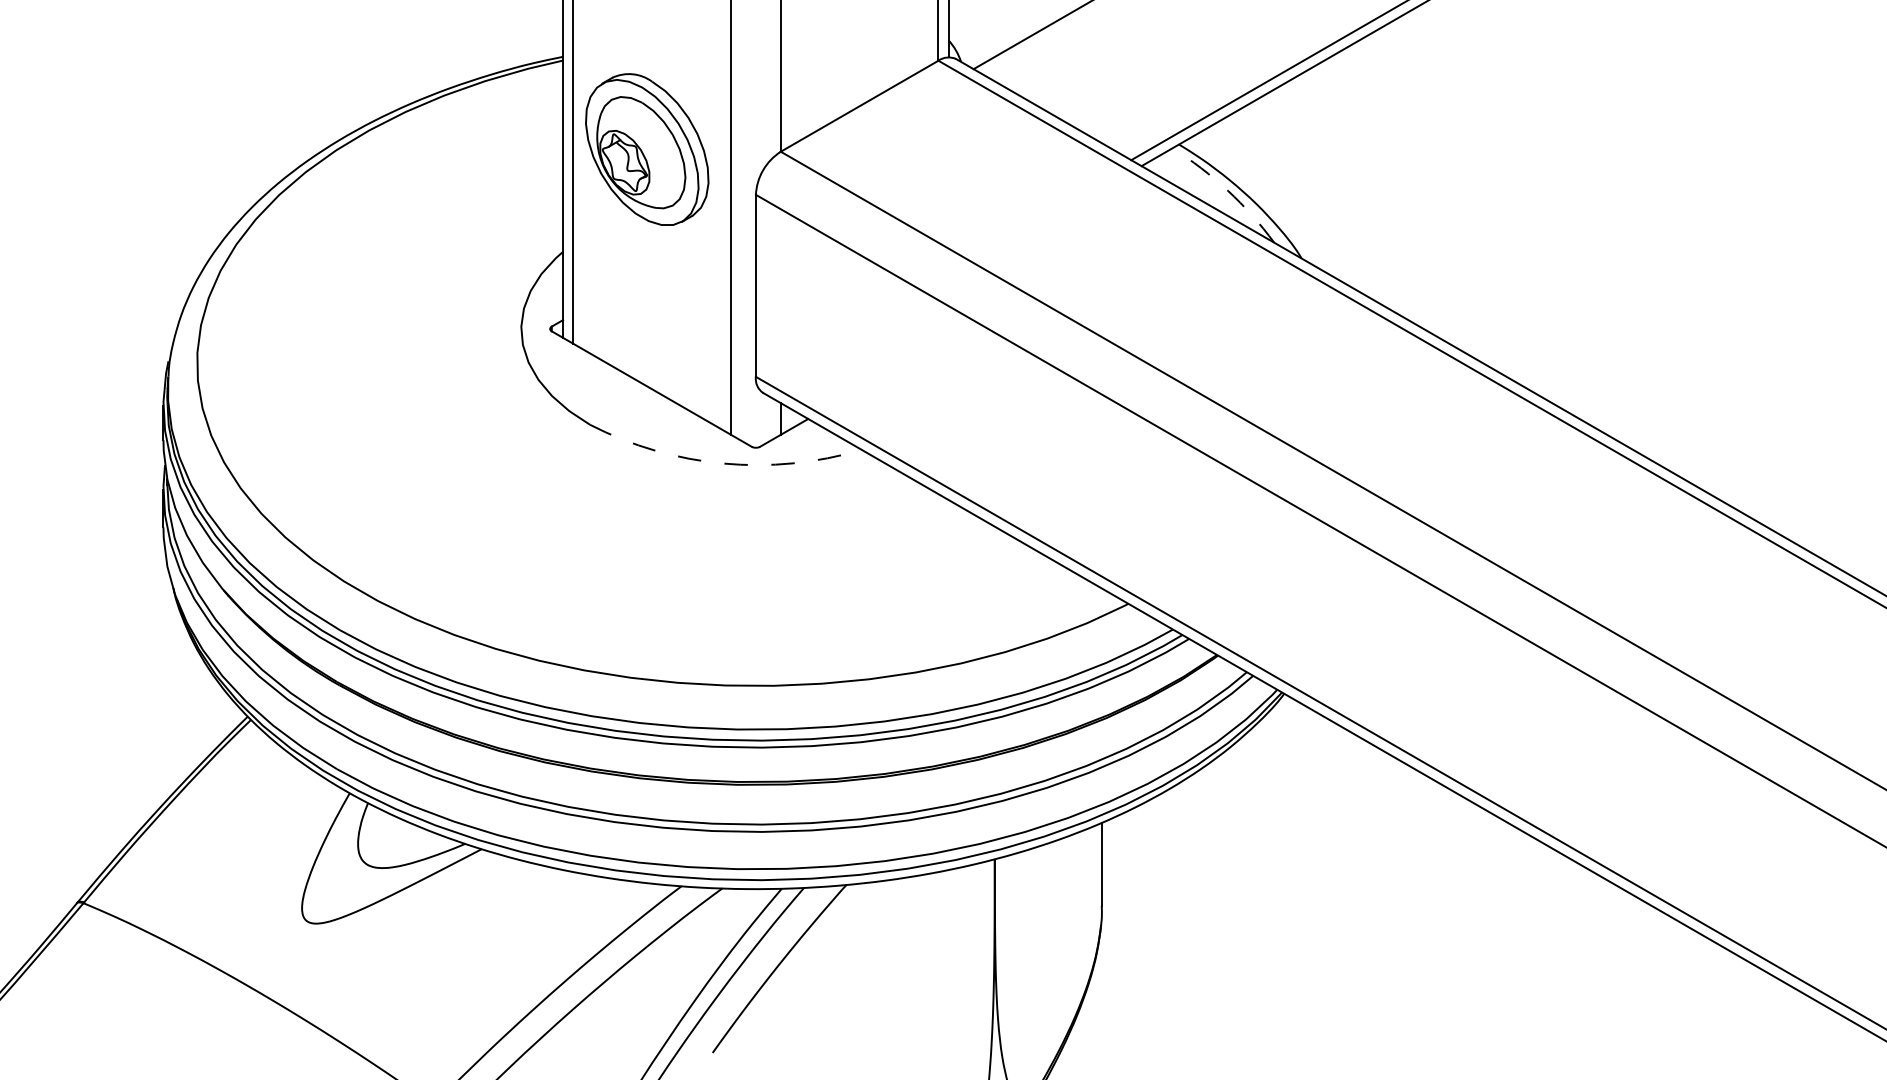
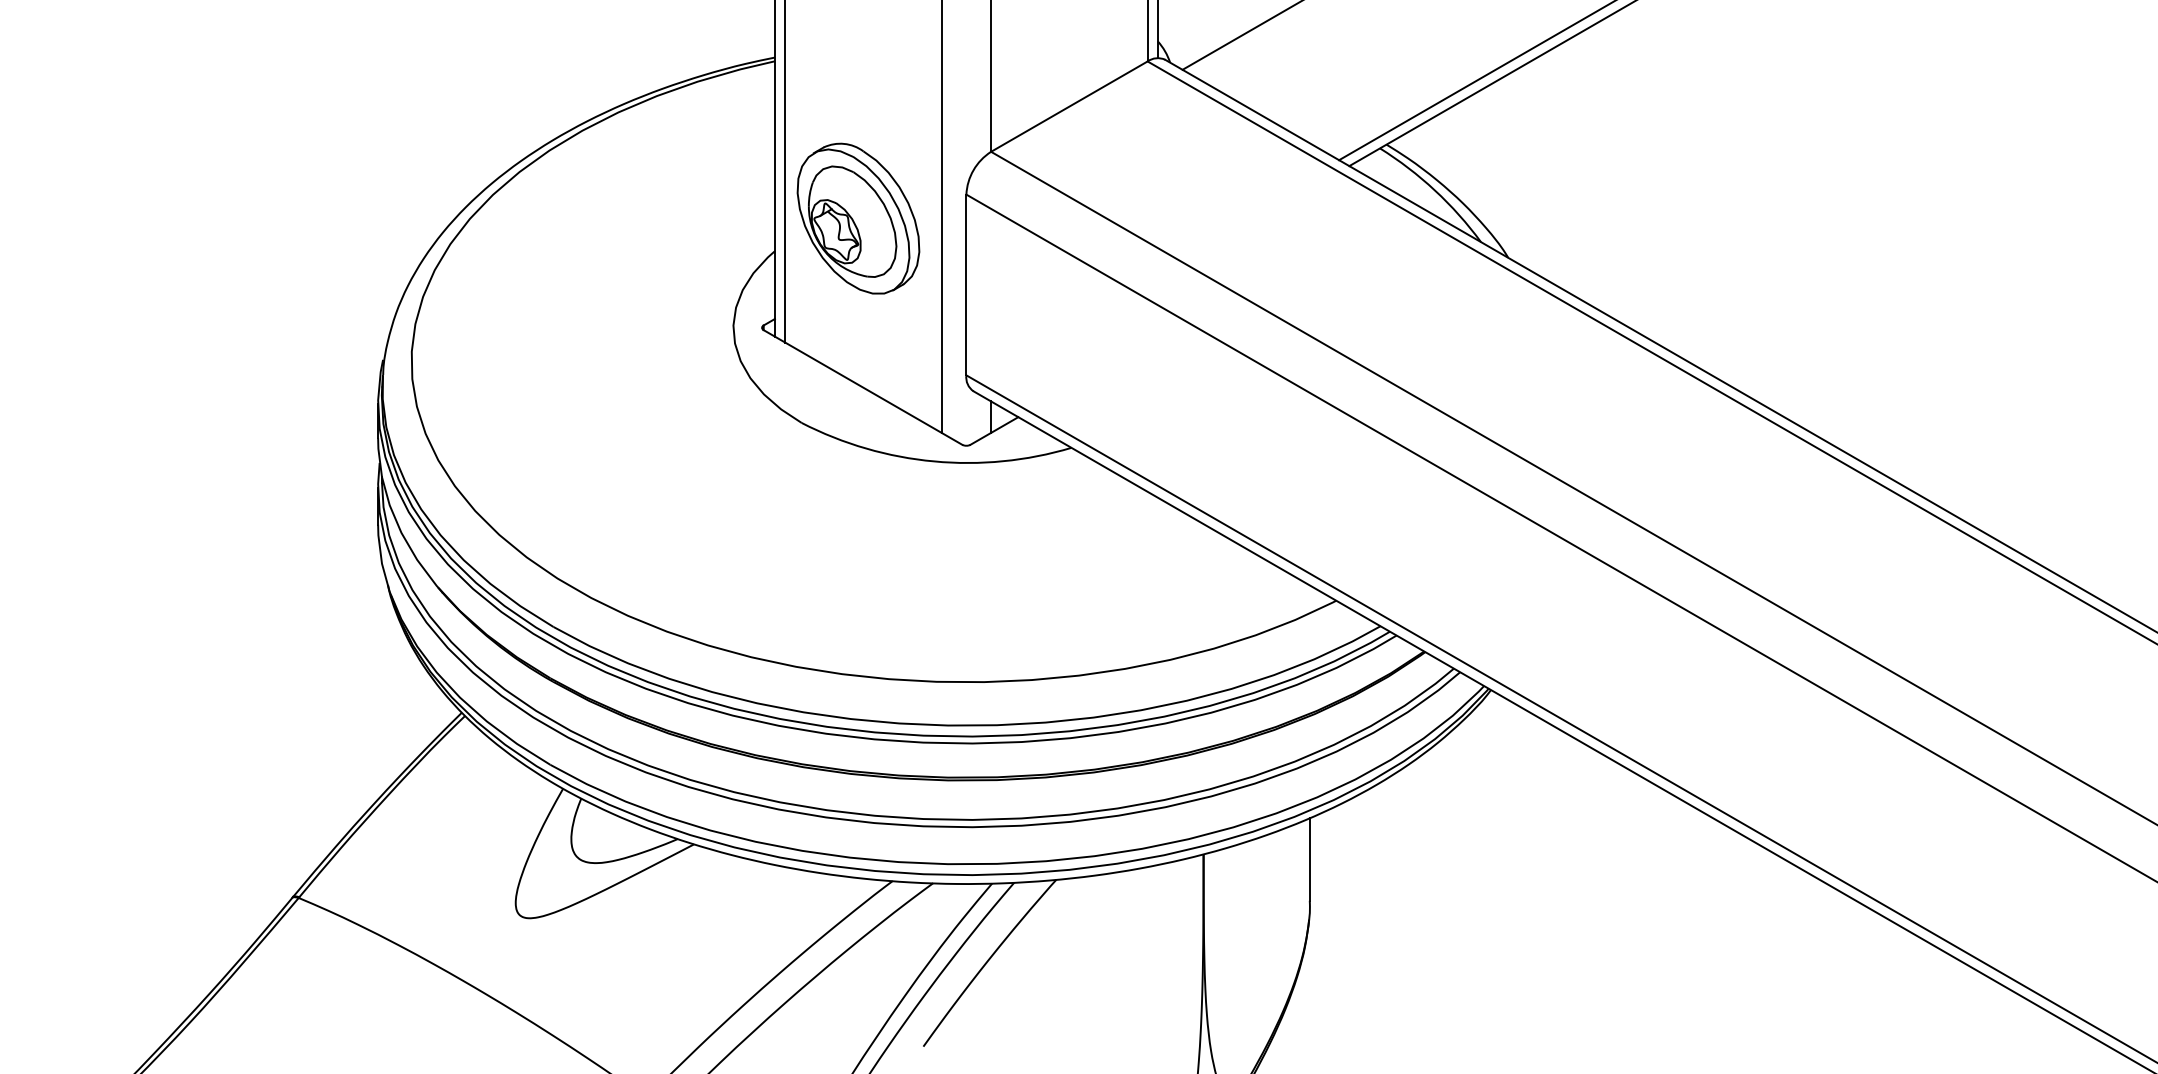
part: (647, 149) -> (858, 218), moved
arc: (1227, 190) -> (1434, 190), dashed -> solid
arc: (723, 463) -> (934, 461), dashed -> solid

